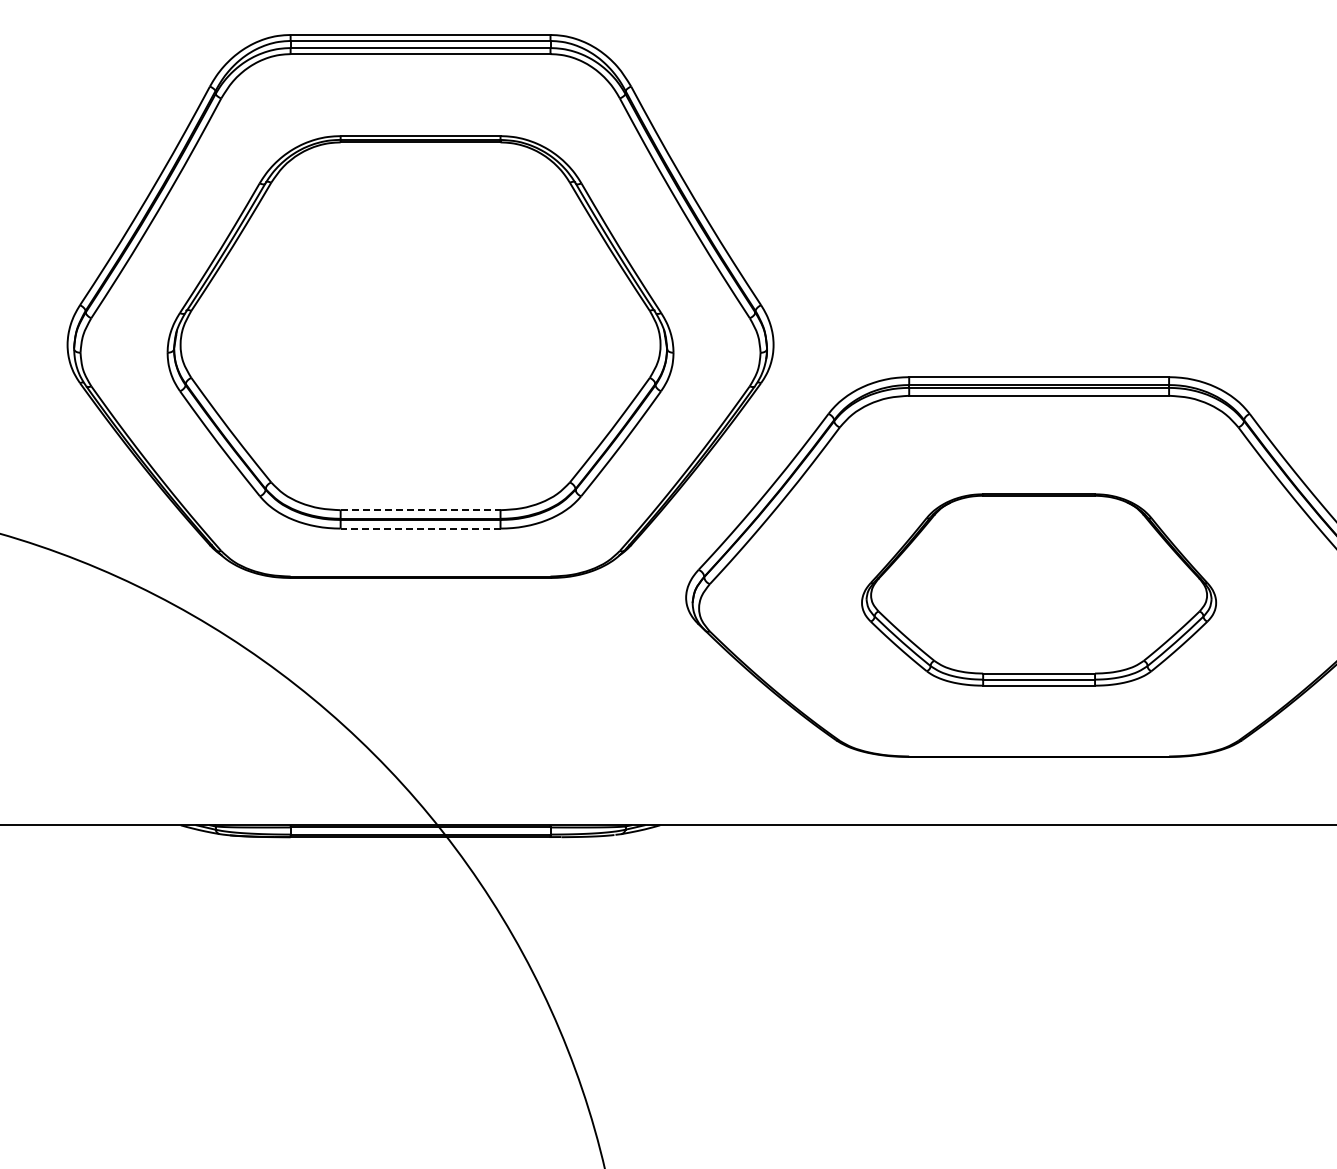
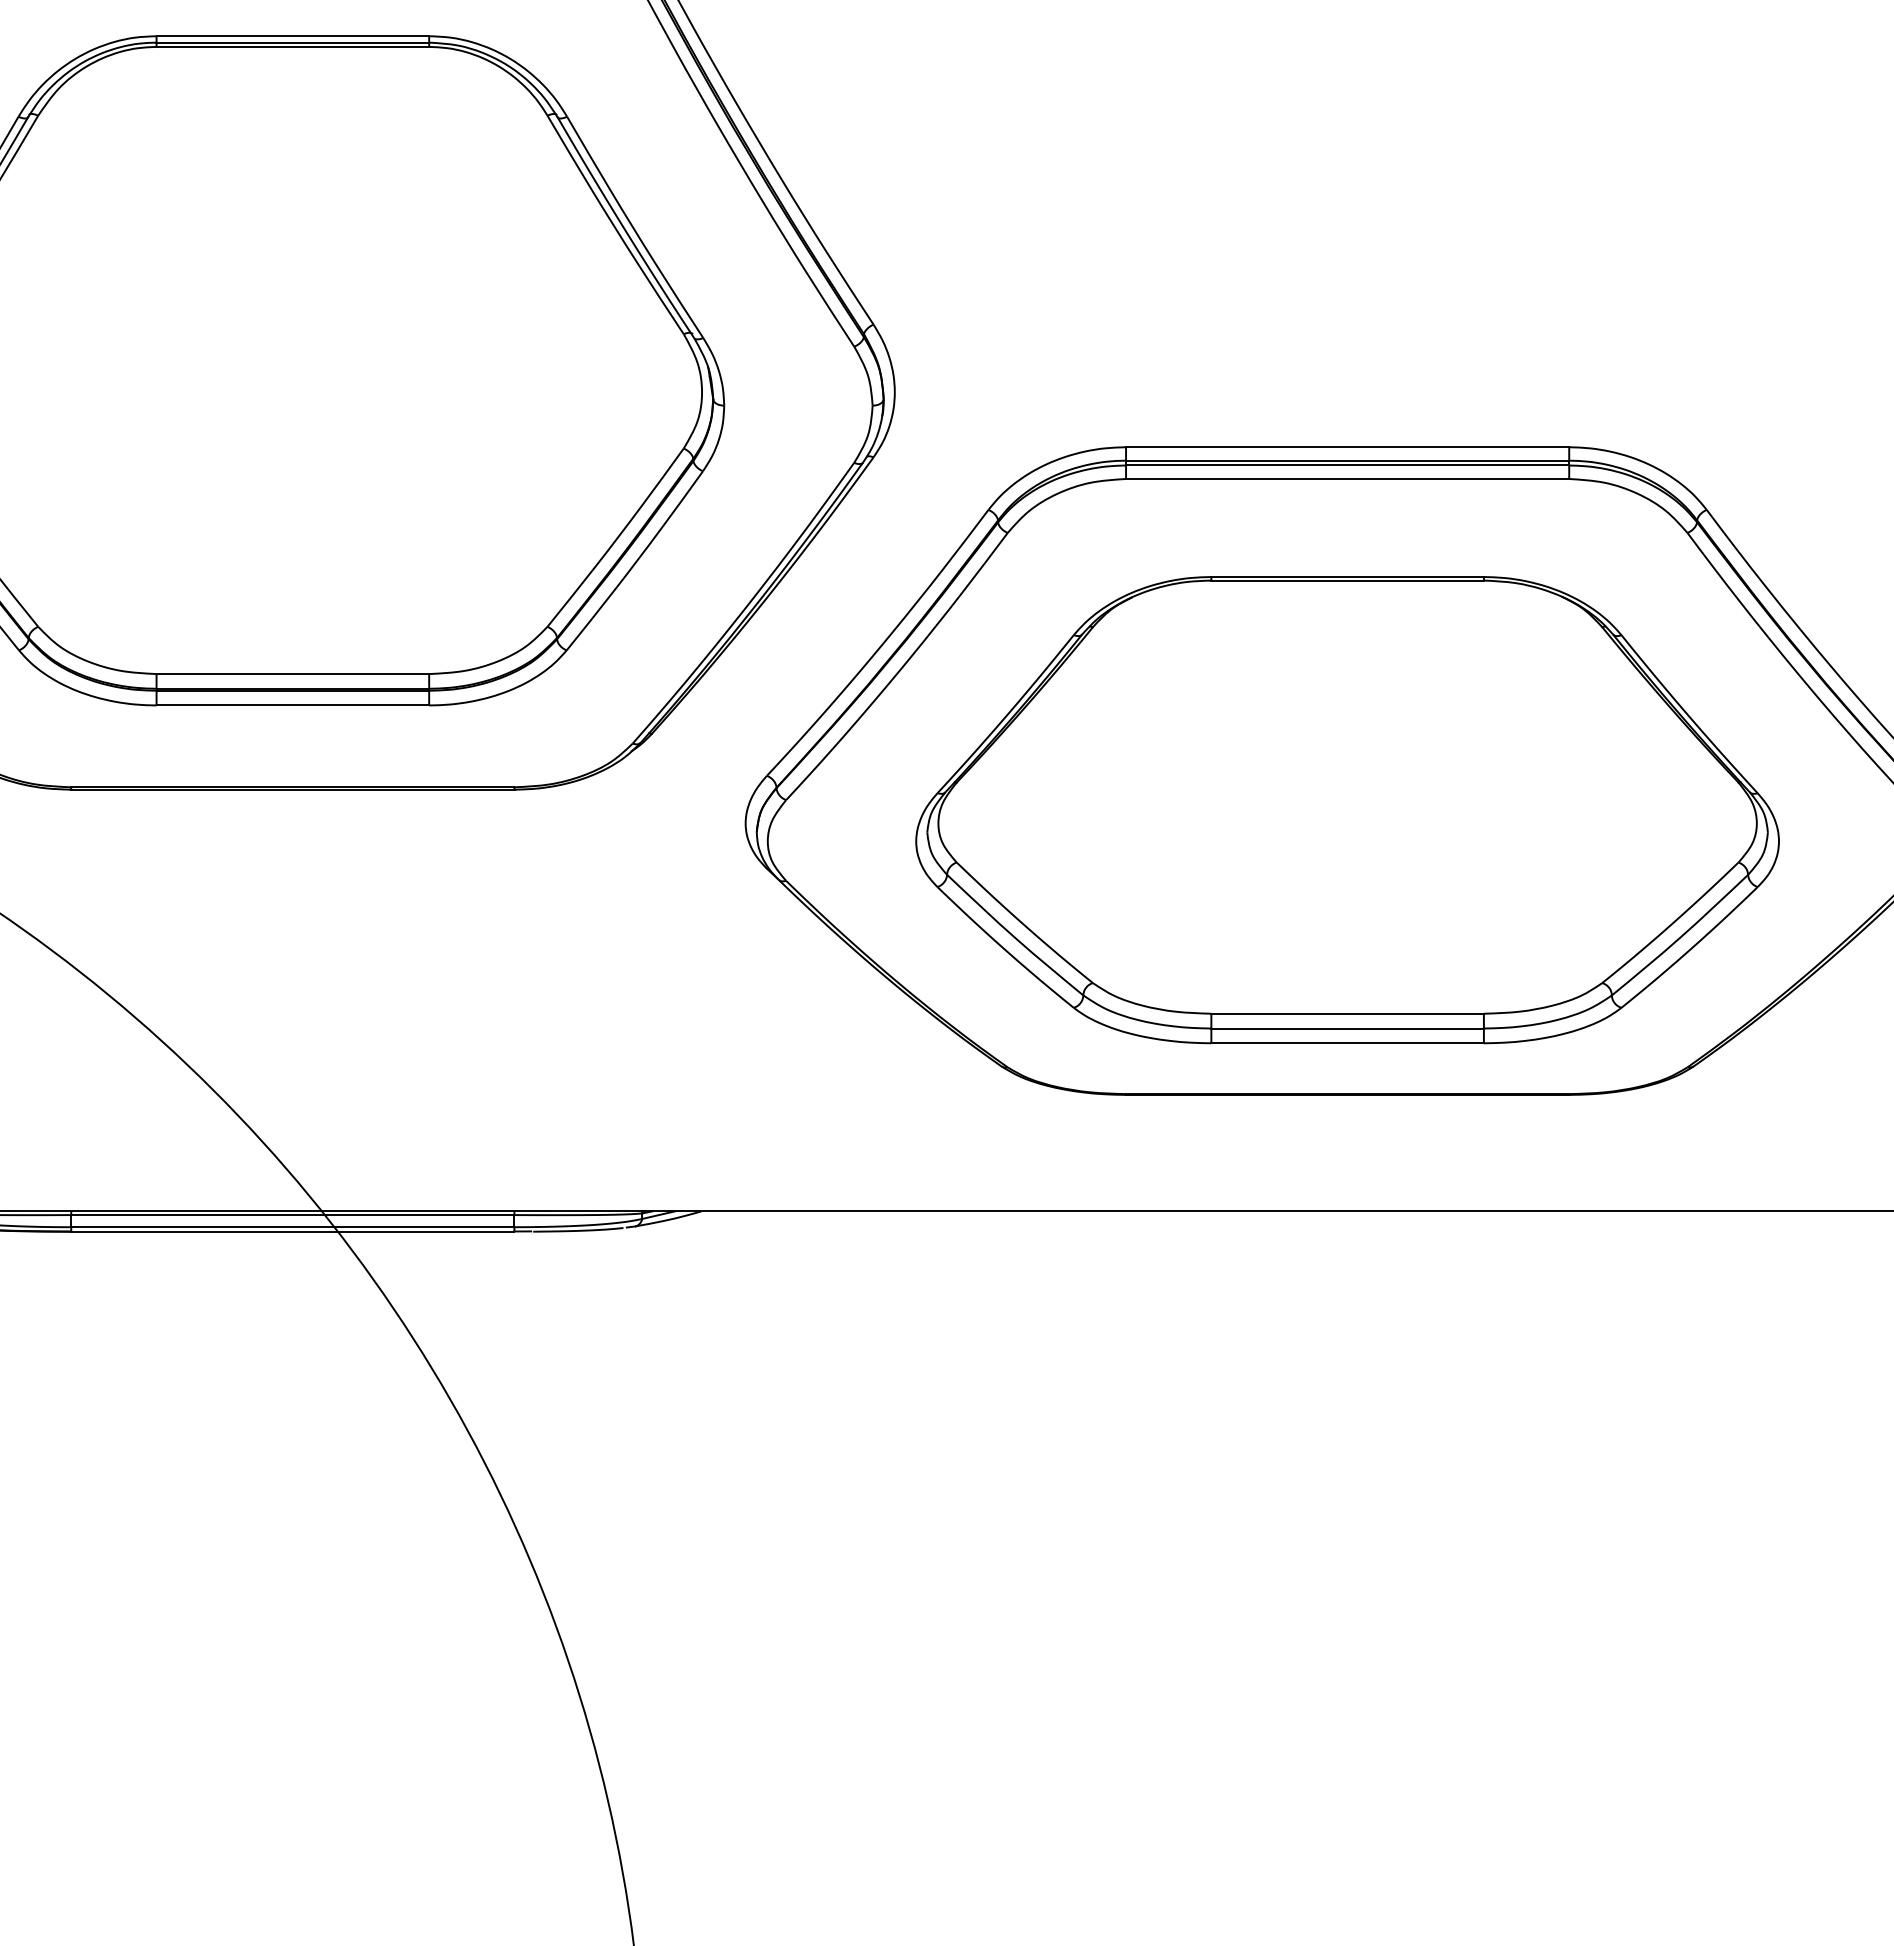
line: (420, 510) -> (292, 674), dashed -> solid
line: (420, 528) -> (292, 705), dashed -> solid
part: (1038, 589) -> (1346, 809), size x1.43

